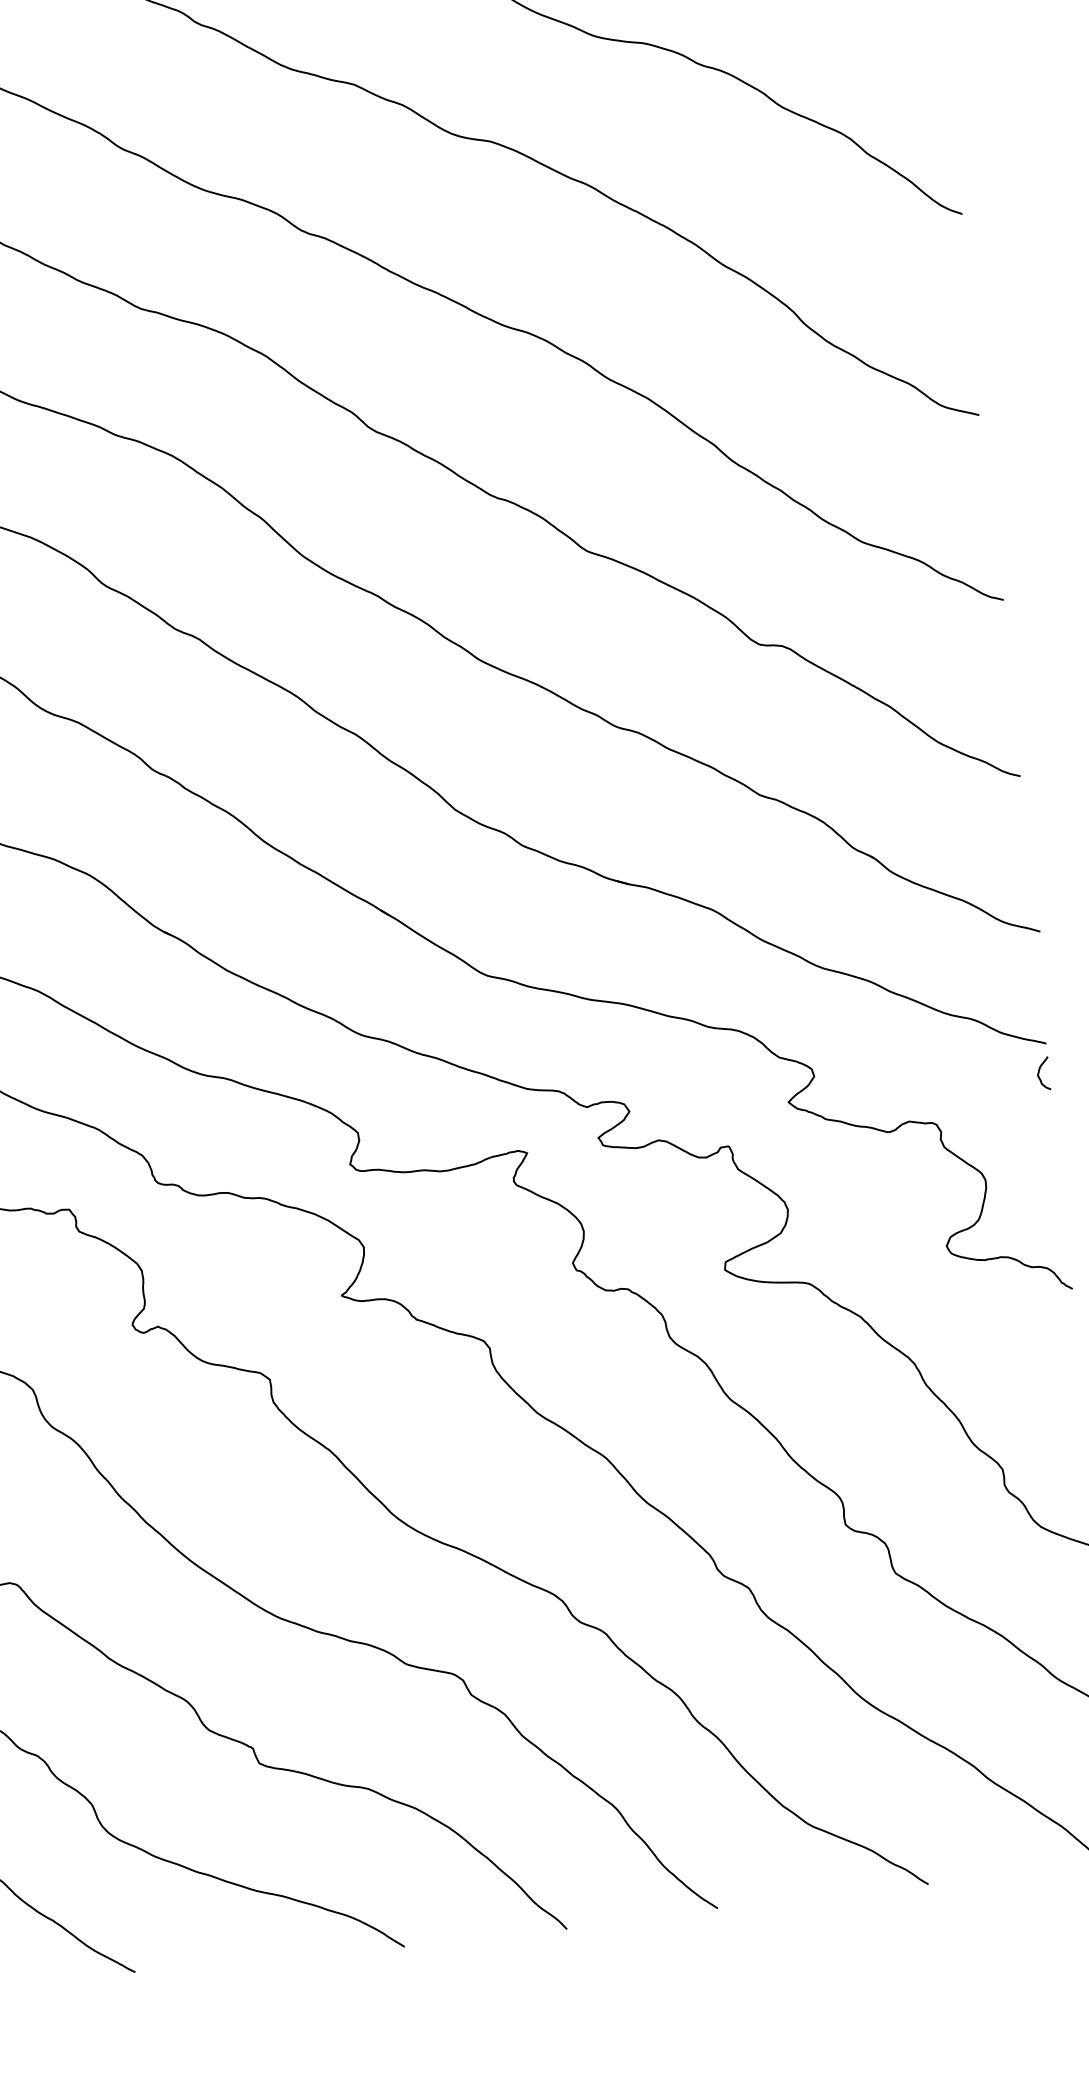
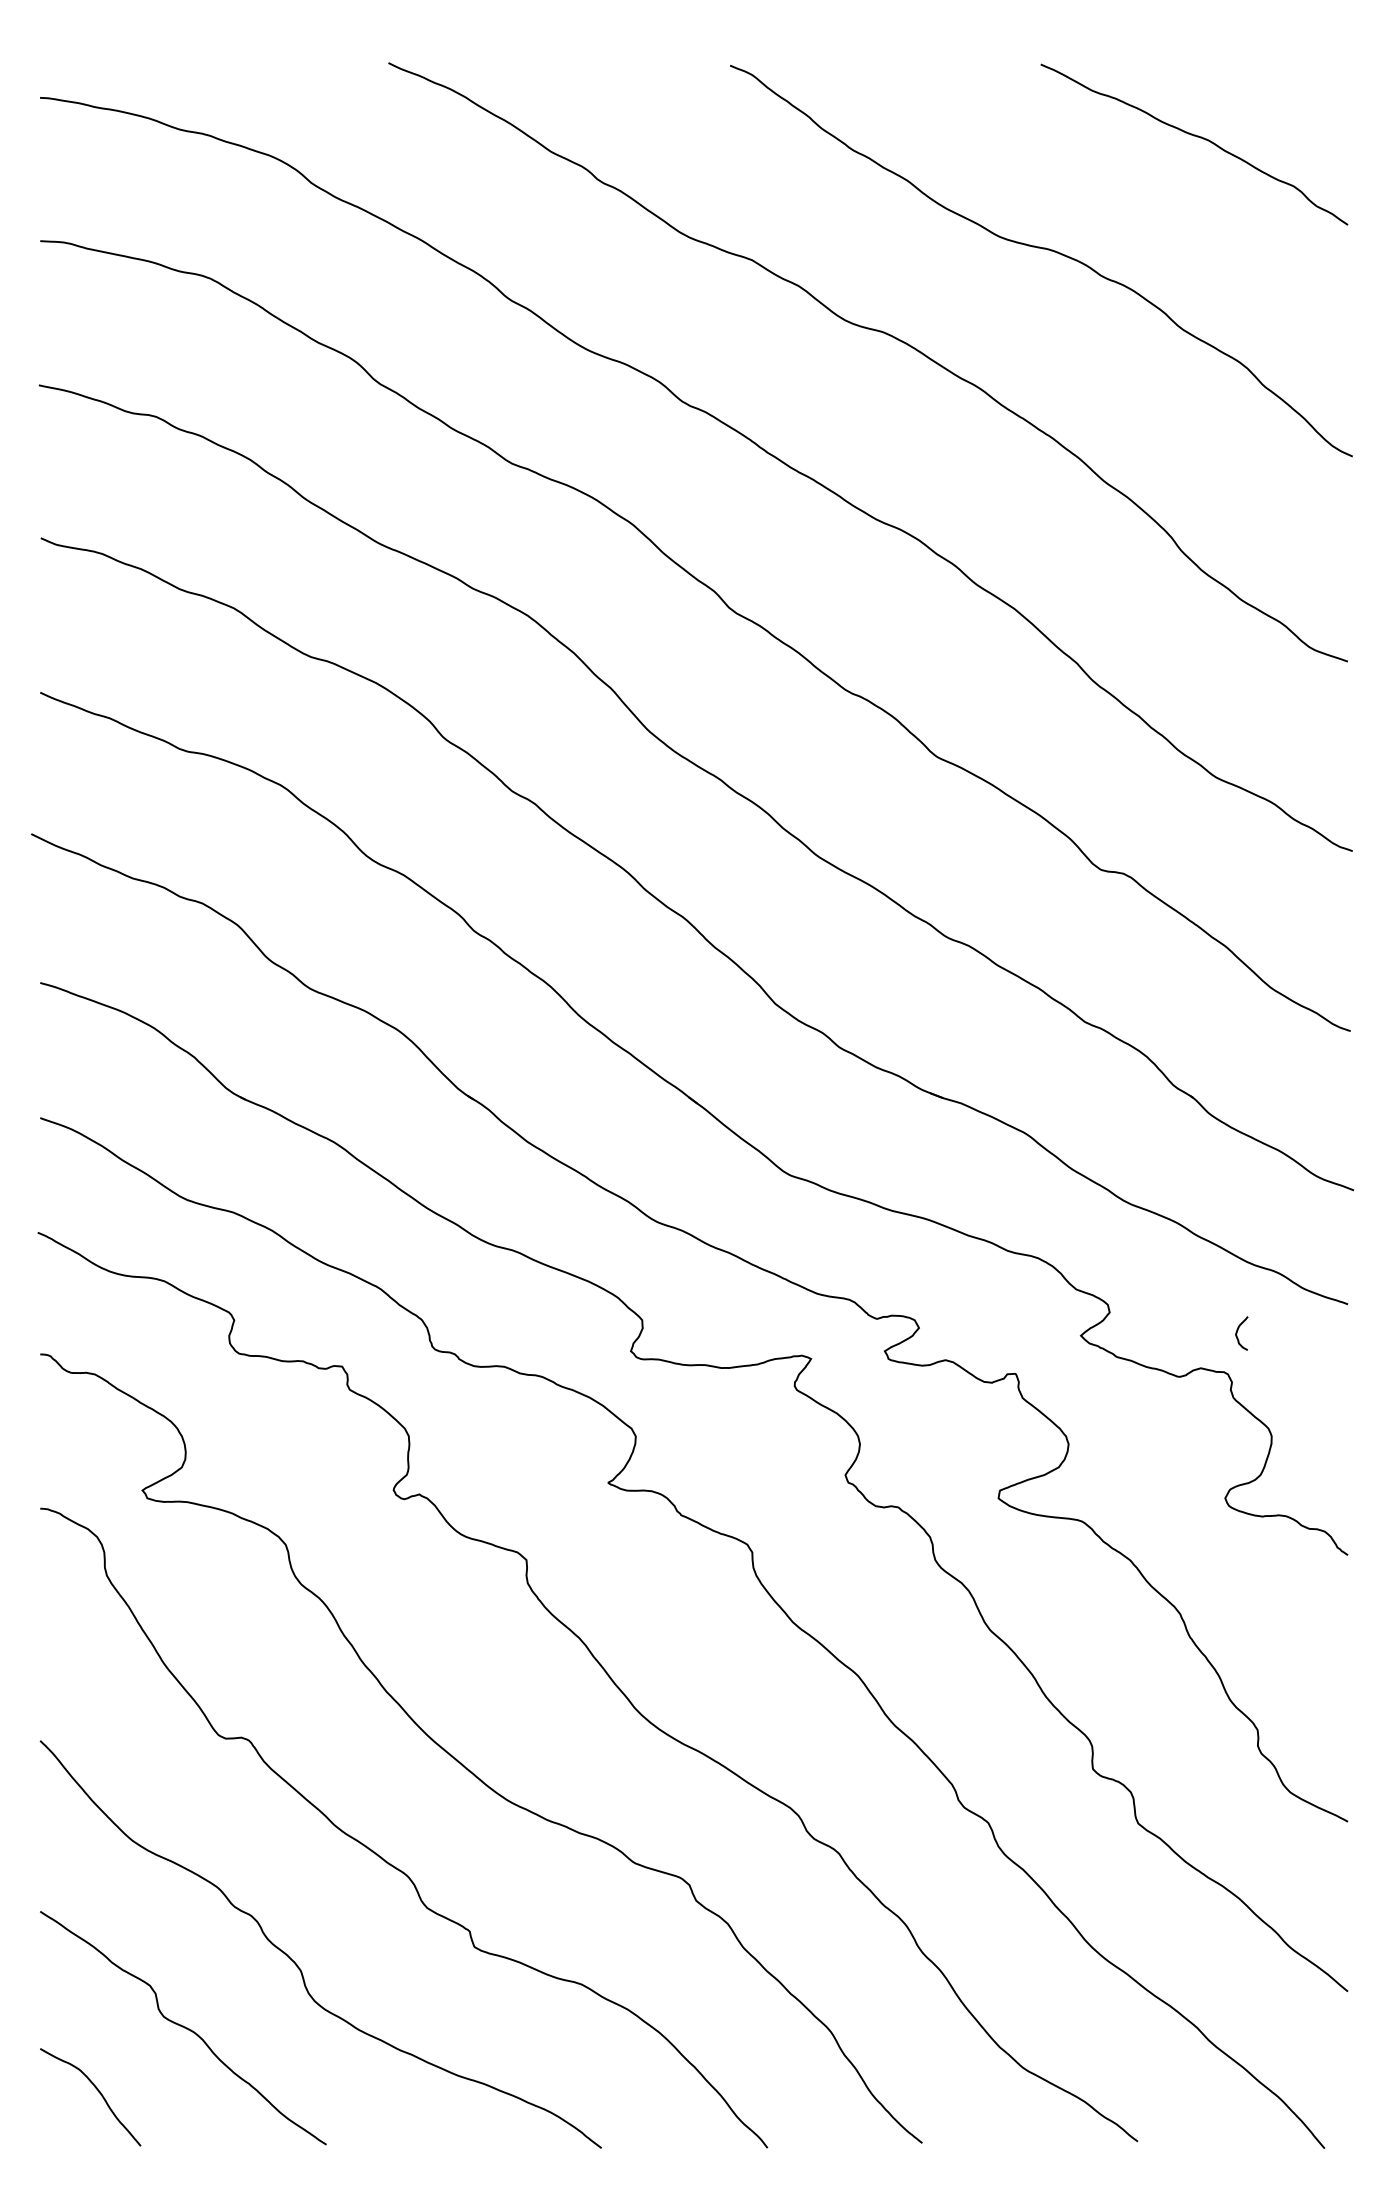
curve: (1039, 1074) -> (1237, 1333), moved

